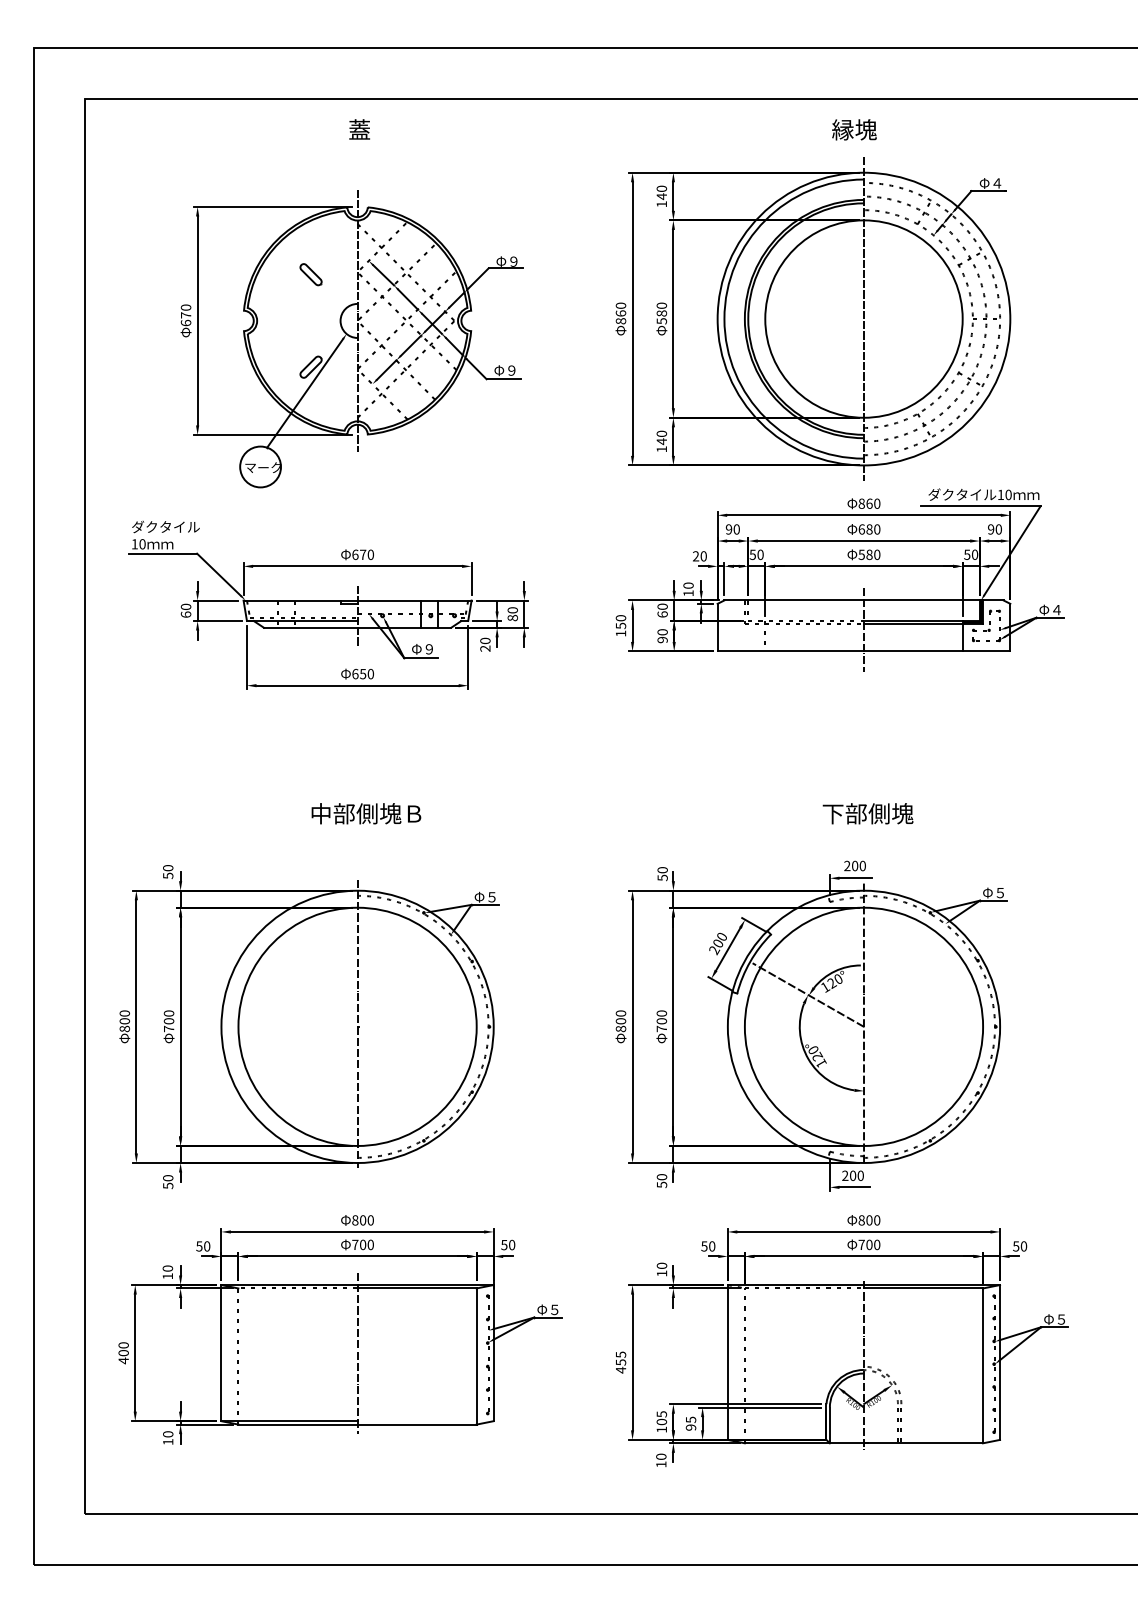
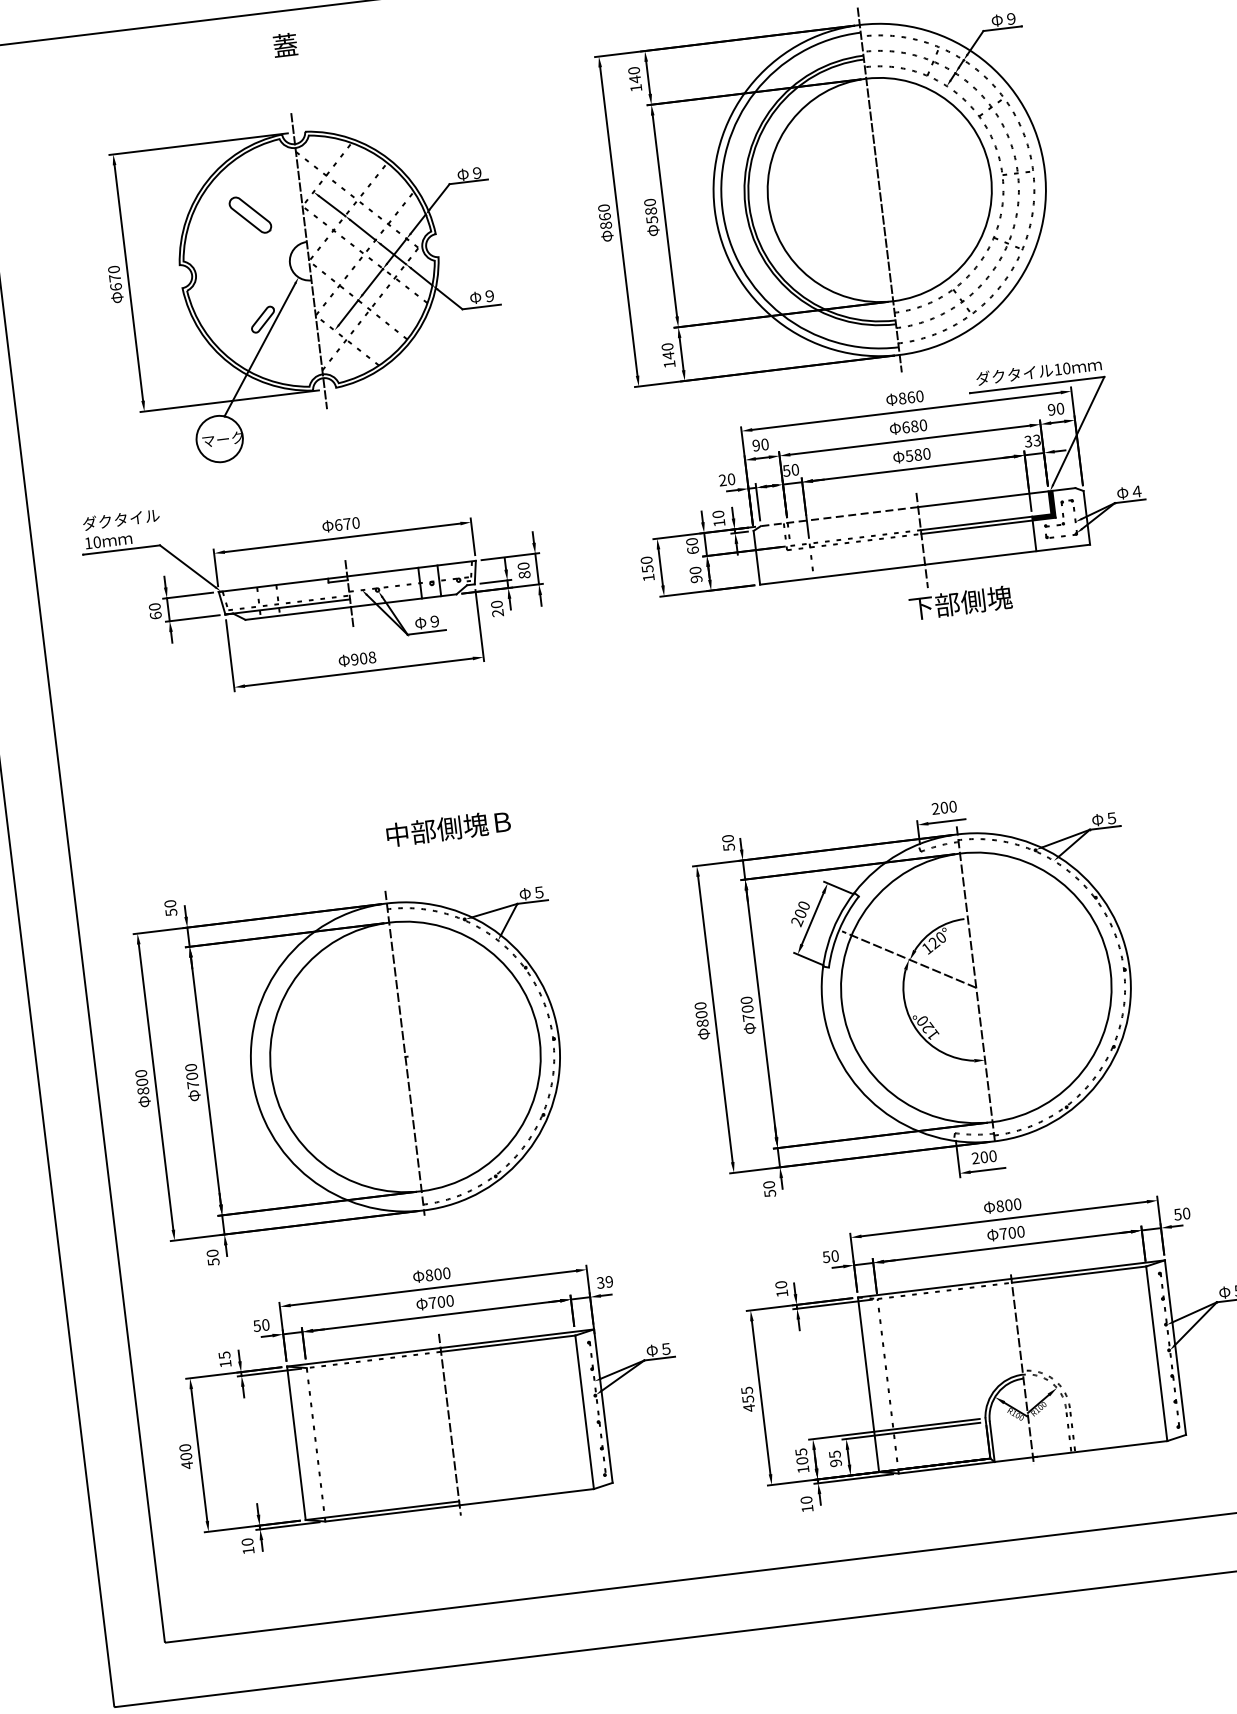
text: (997, 183) -> (1011, 18), Φ４ -> Φ９
part: (310, 274) -> (249, 215), size x1.6
text: (971, 554) -> (1033, 440), 50 -> 33
line: (794, 600) -> (839, 516), solid -> dashed
text: (363, 673) -> (363, 657), 650 -> 908
text: (366, 813) -> (448, 828), moved
text: (867, 813) -> (960, 602), moved
text: (508, 1244) -> (605, 1281), 50 -> 39
text: (167, 1268) -> (224, 1355), 10 -> 15

